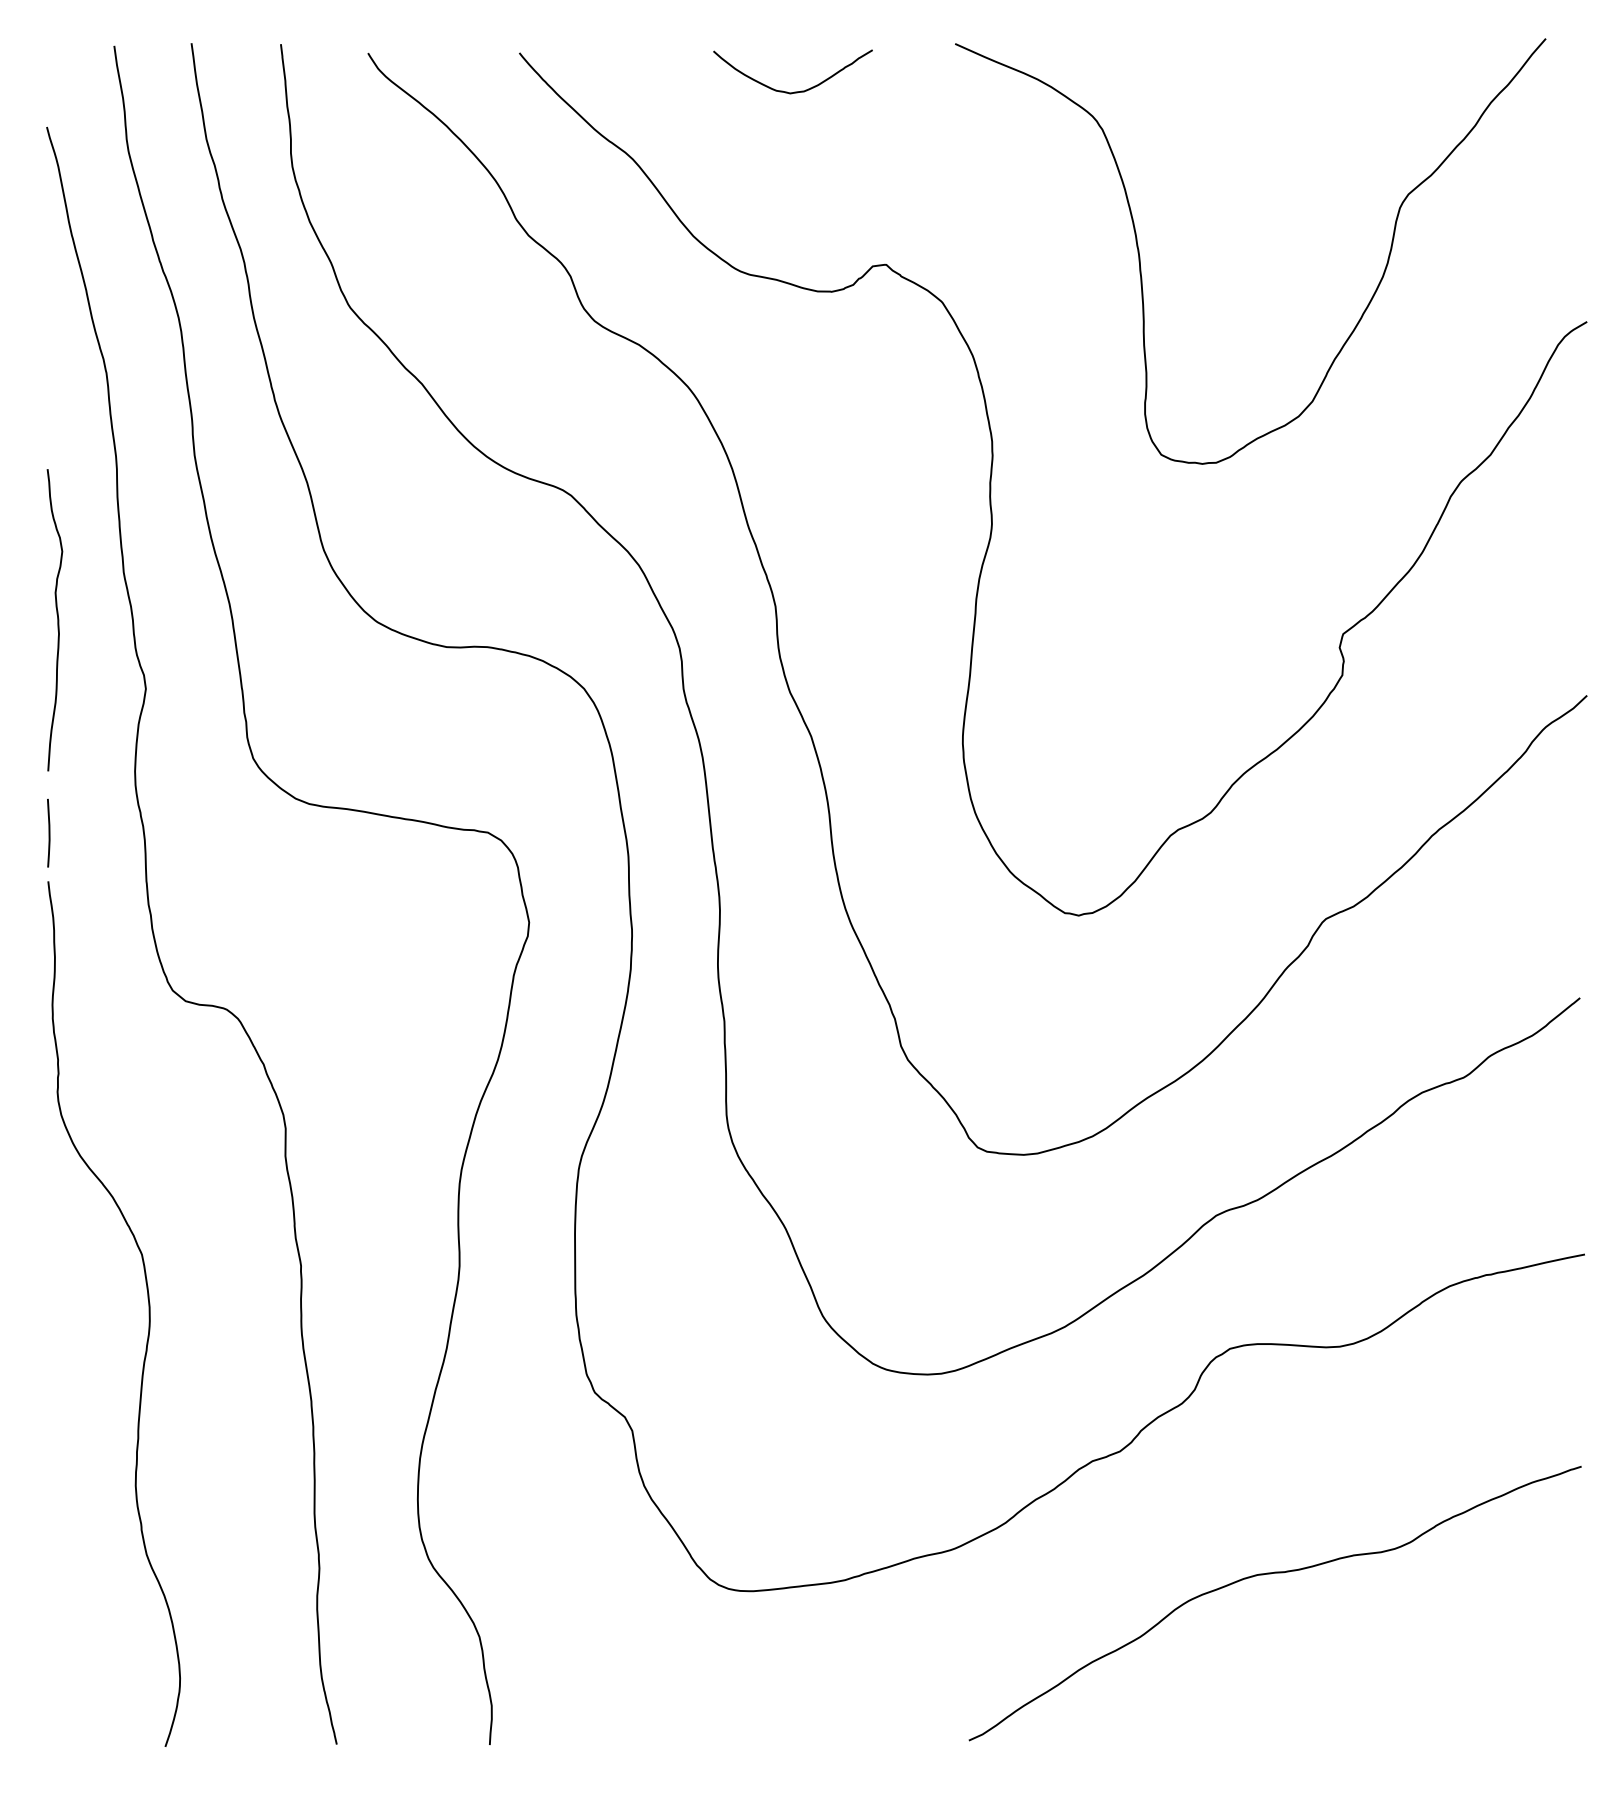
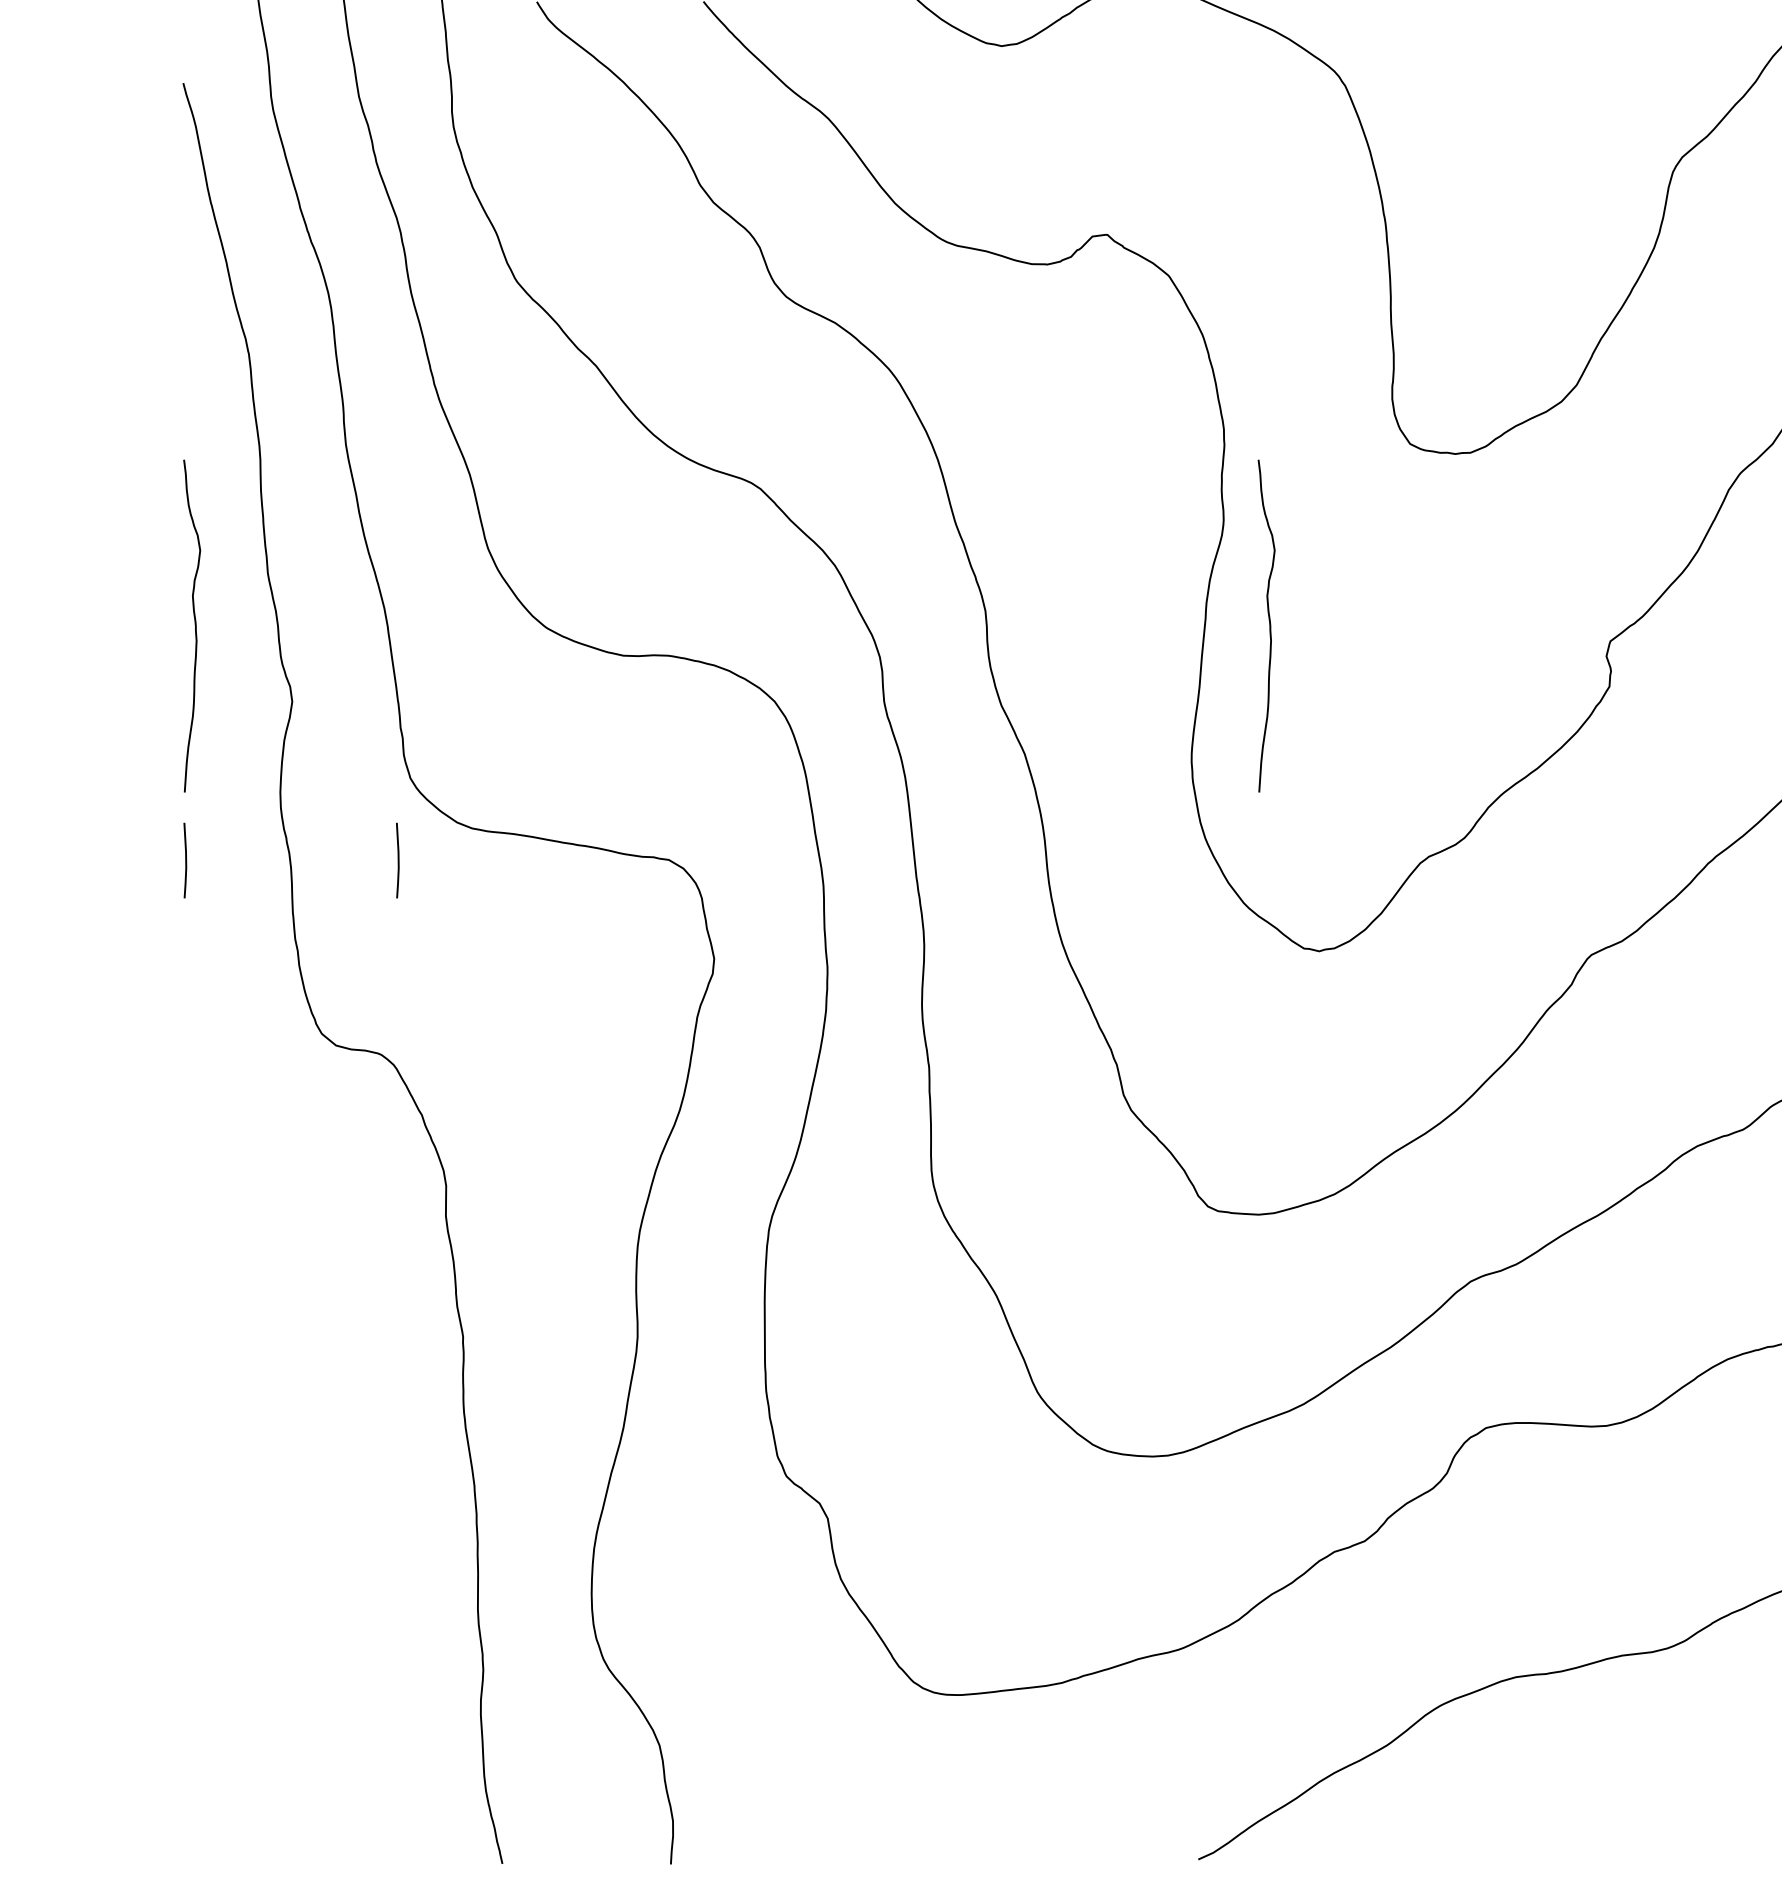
curve: (1033, 620) -> (1269, 626), added
line: (241, 832) -> (397, 859), added
curve: (148, 1313) -> (295, 1389), removed

